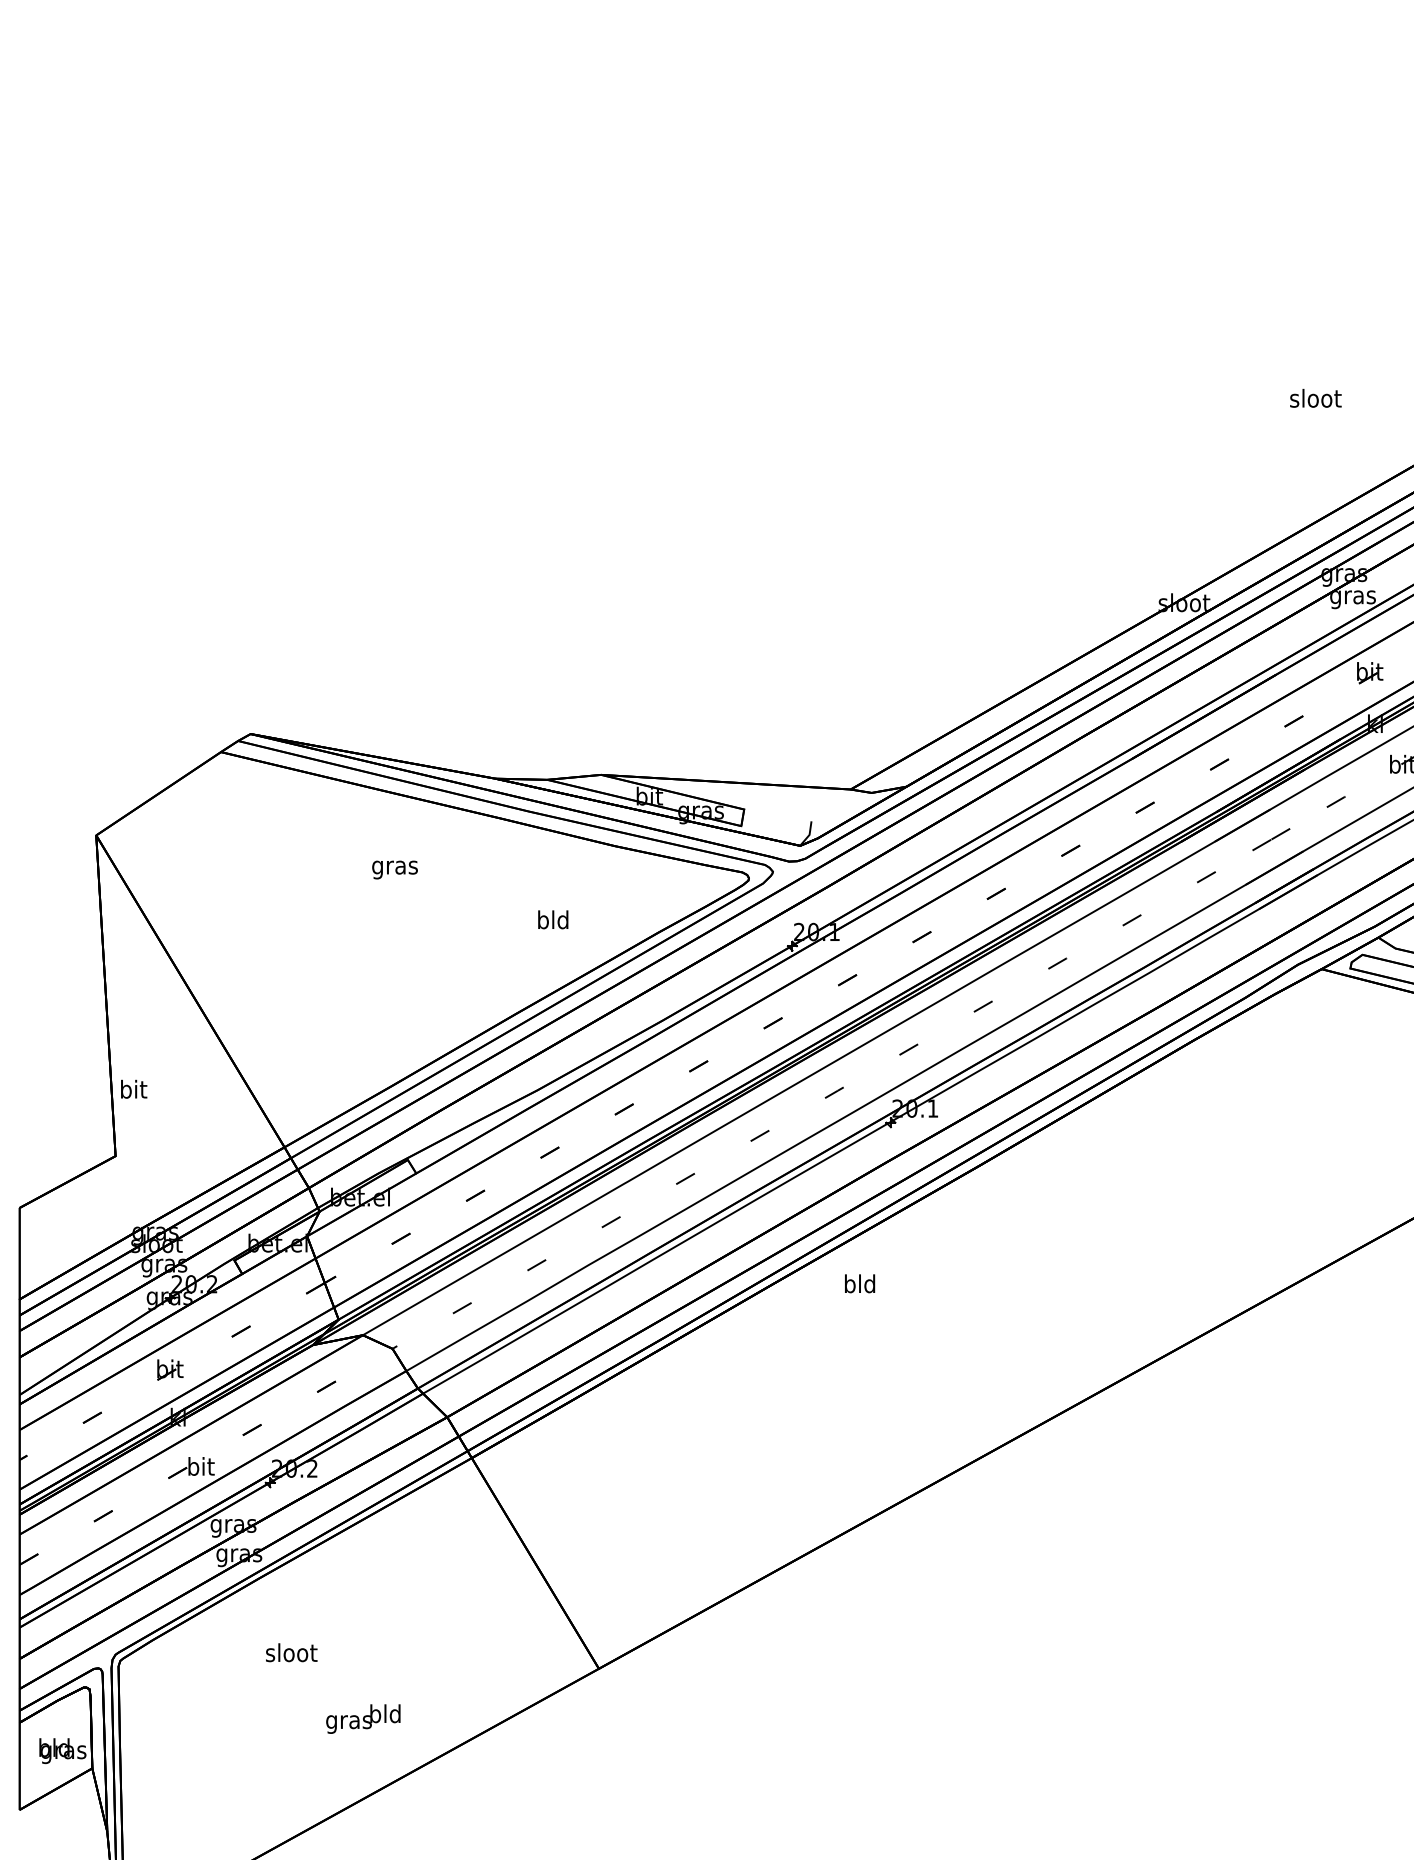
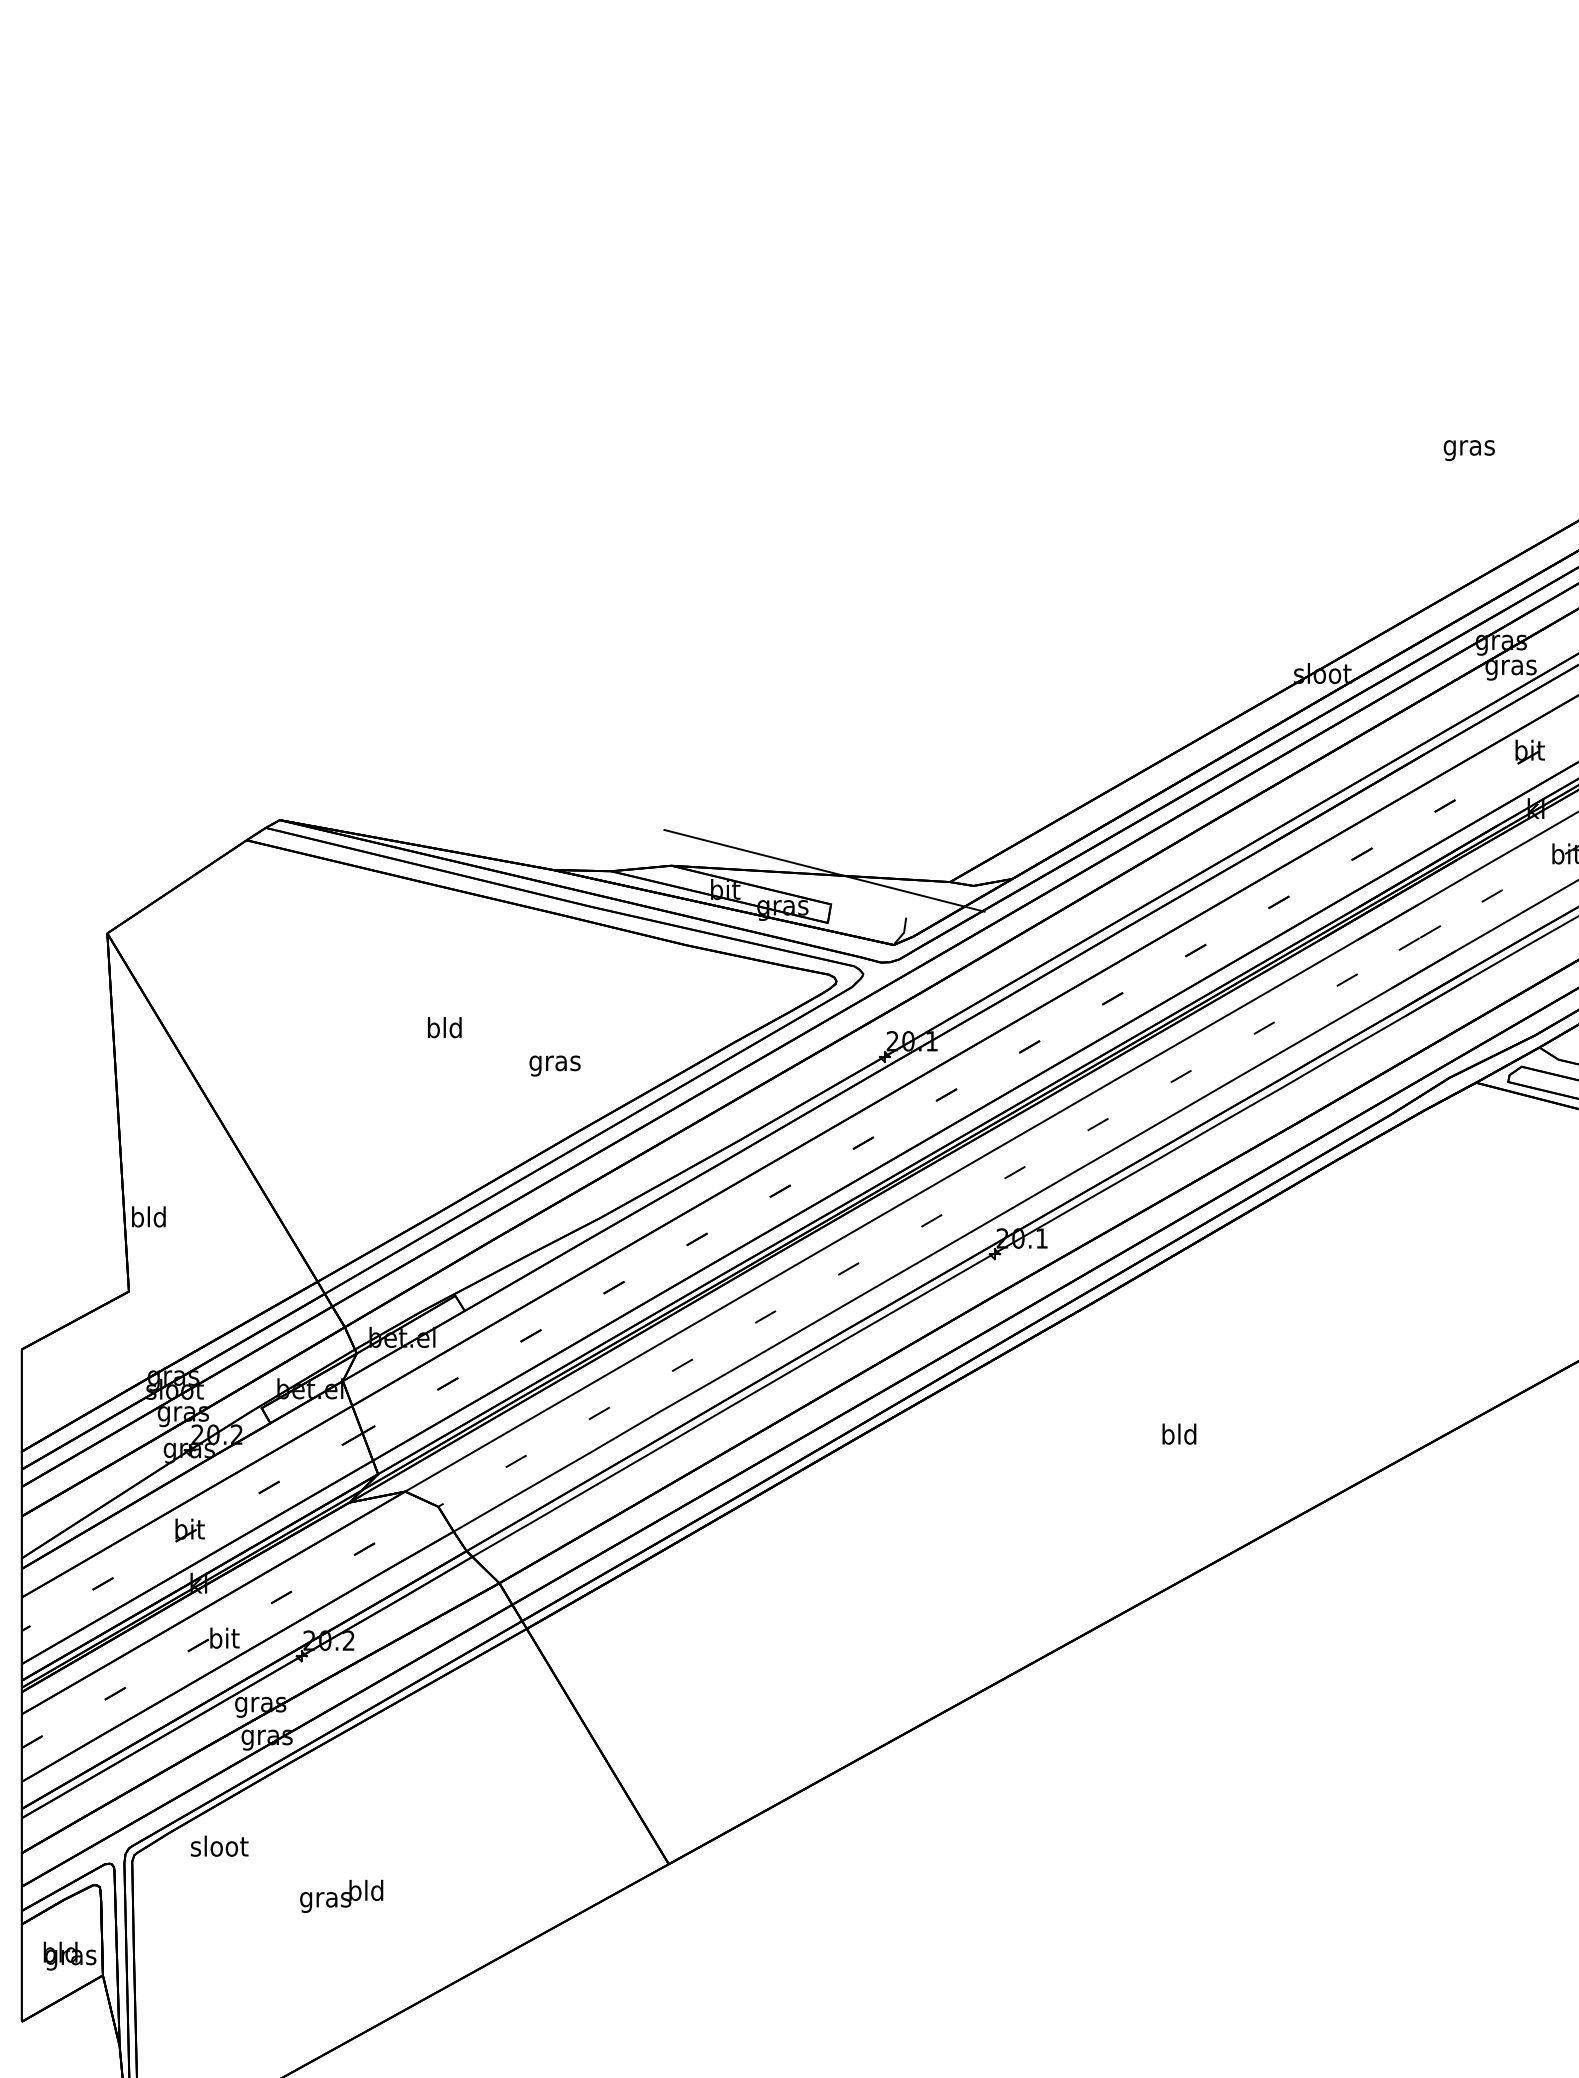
text: (1315, 400) -> (1469, 447), sloot -> gras
line: (738, 779) -> (824, 870), added
text: (394, 869) -> (554, 1065), moved
text: (553, 919) -> (444, 1027), moved
text: (133, 1088) -> (148, 1216), bit -> bld
text: (860, 1283) -> (1179, 1433), moved
text: (291, 1652) -> (219, 1845), moved
text: (363, 1718) -> (341, 1895), moved

